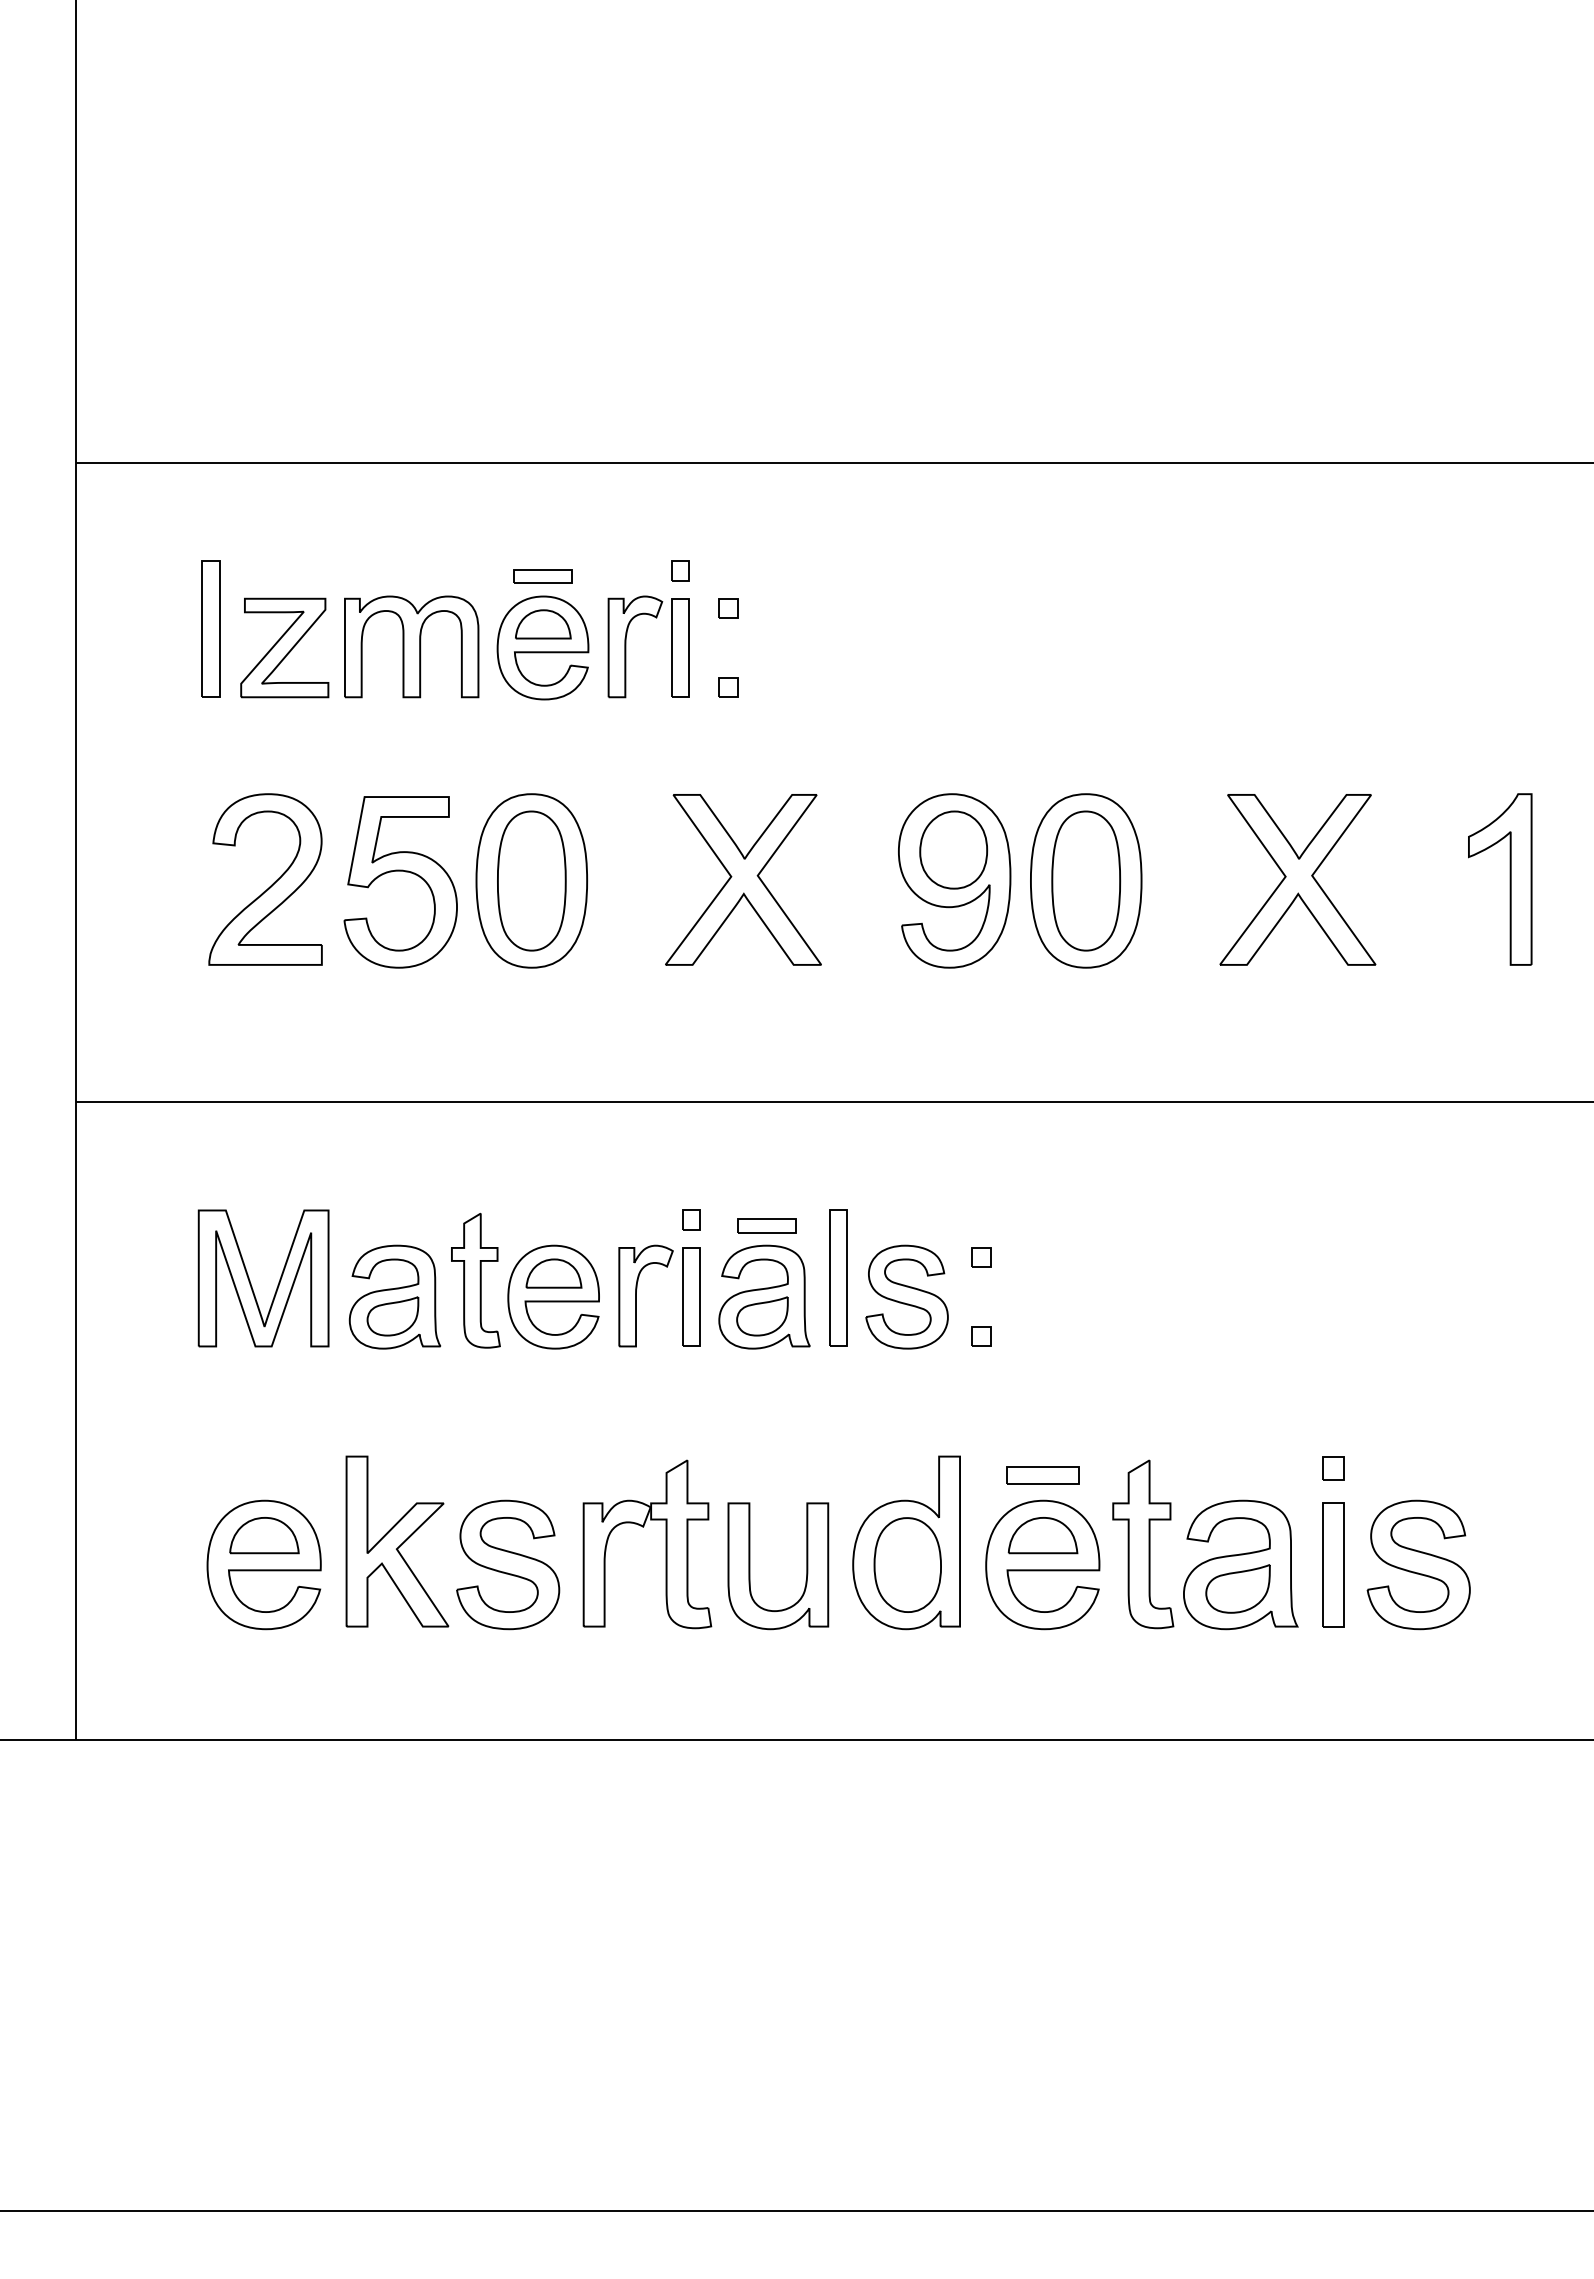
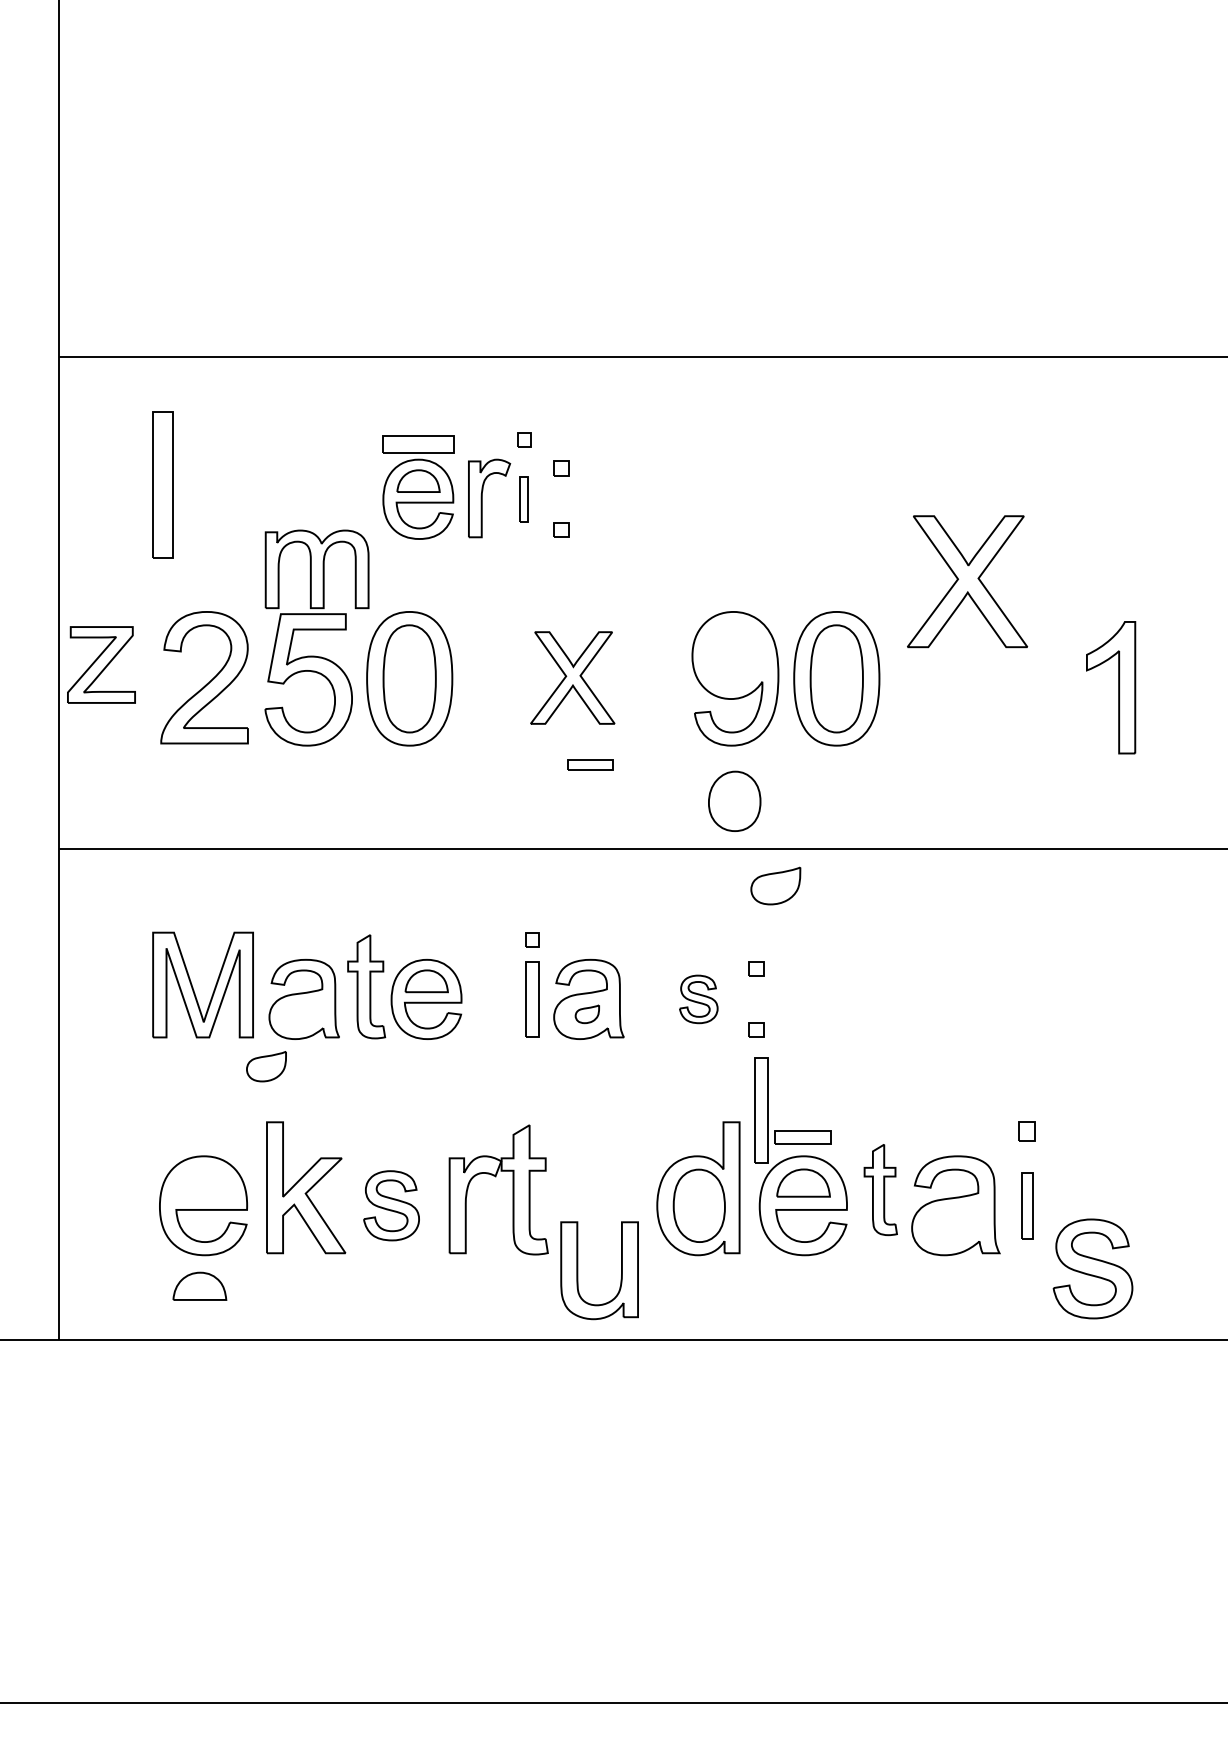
part: (542, 576) -> (417, 444), size x1.6
part: (210, 628) -> (162, 484), size x1.4
part: (411, 646) -> (317, 569), moved
part: (284, 647) -> (101, 664), moved
part: (680, 647) -> (524, 498), size x0.6
part: (953, 849) -> (734, 800), moved
part: (743, 879) -> (572, 677), size x0.7
part: (1297, 879) -> (967, 581), moved
part: (1509, 879) -> (1118, 687), moved
part: (766, 1225) -> (590, 764), moved
part: (838, 1277) -> (761, 1109), moved
part: (636, 1295) -> (490, 998), removed
part: (906, 1296) -> (698, 998), size x0.6
part: (392, 1316) -> (266, 1066), moved
part: (762, 1316) -> (587, 1014), size x0.6
part: (264, 1535) -> (199, 1286), moved
part: (1143, 1544) -> (880, 1190), size x0.7
part: (508, 1564) -> (391, 1205), size x0.7
part: (1333, 1564) -> (1027, 1205), size x0.7
part: (1418, 1564) -> (1092, 1268), moved
part: (750, 1566) -> (578, 1270), moved
part: (1237, 1588) -> (775, 885), moved

